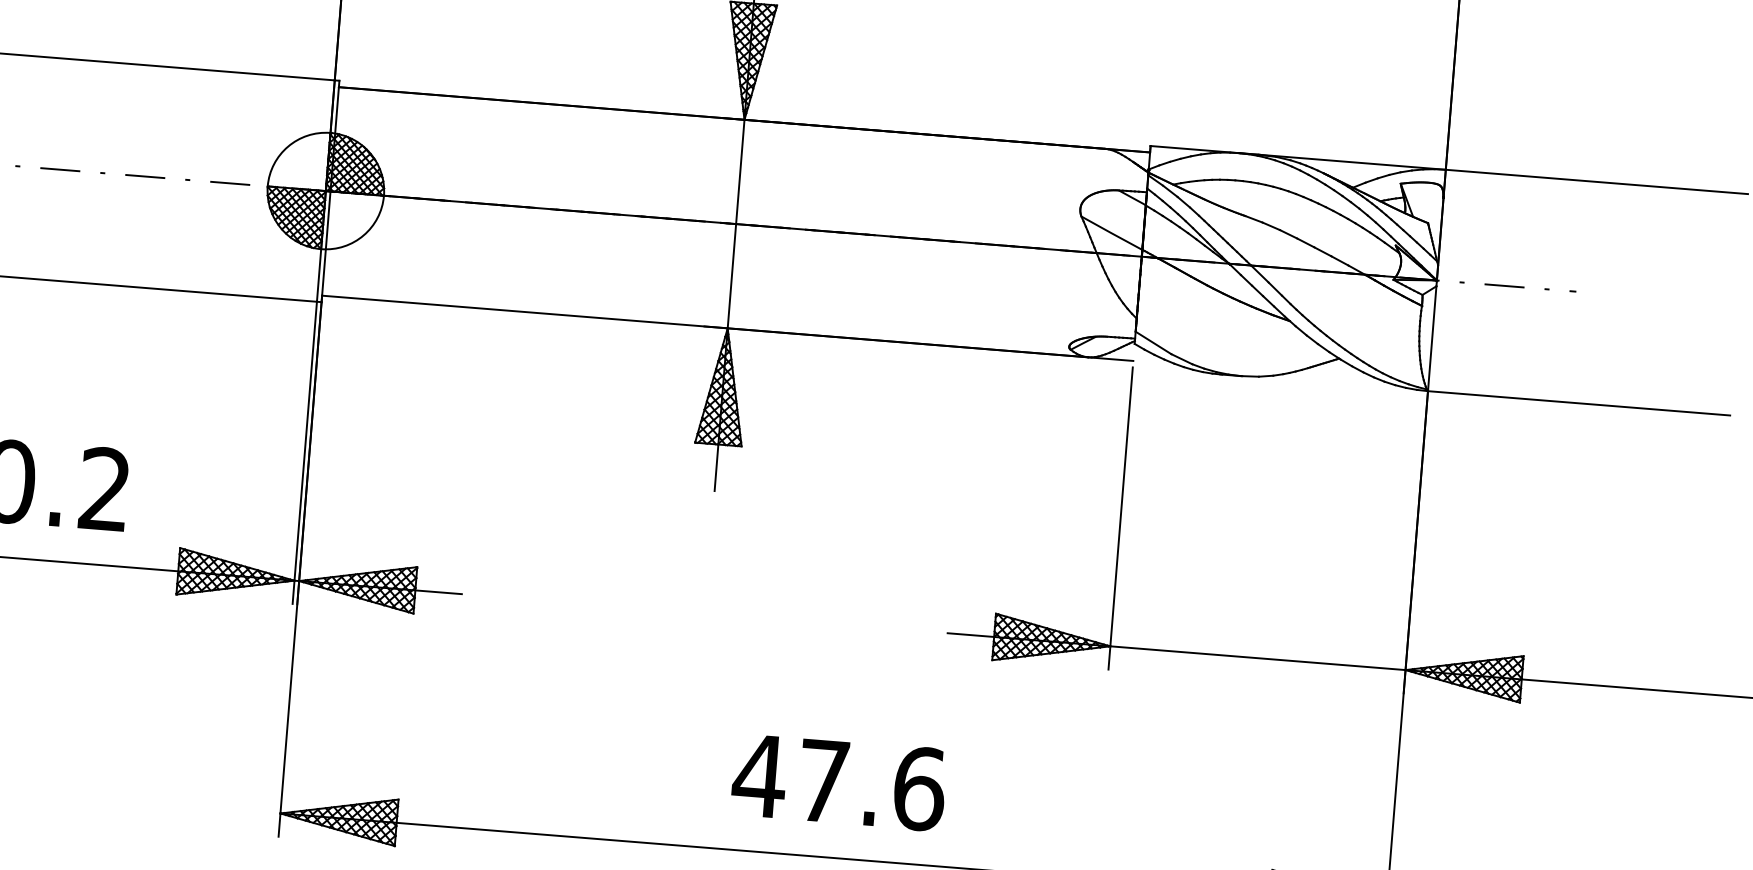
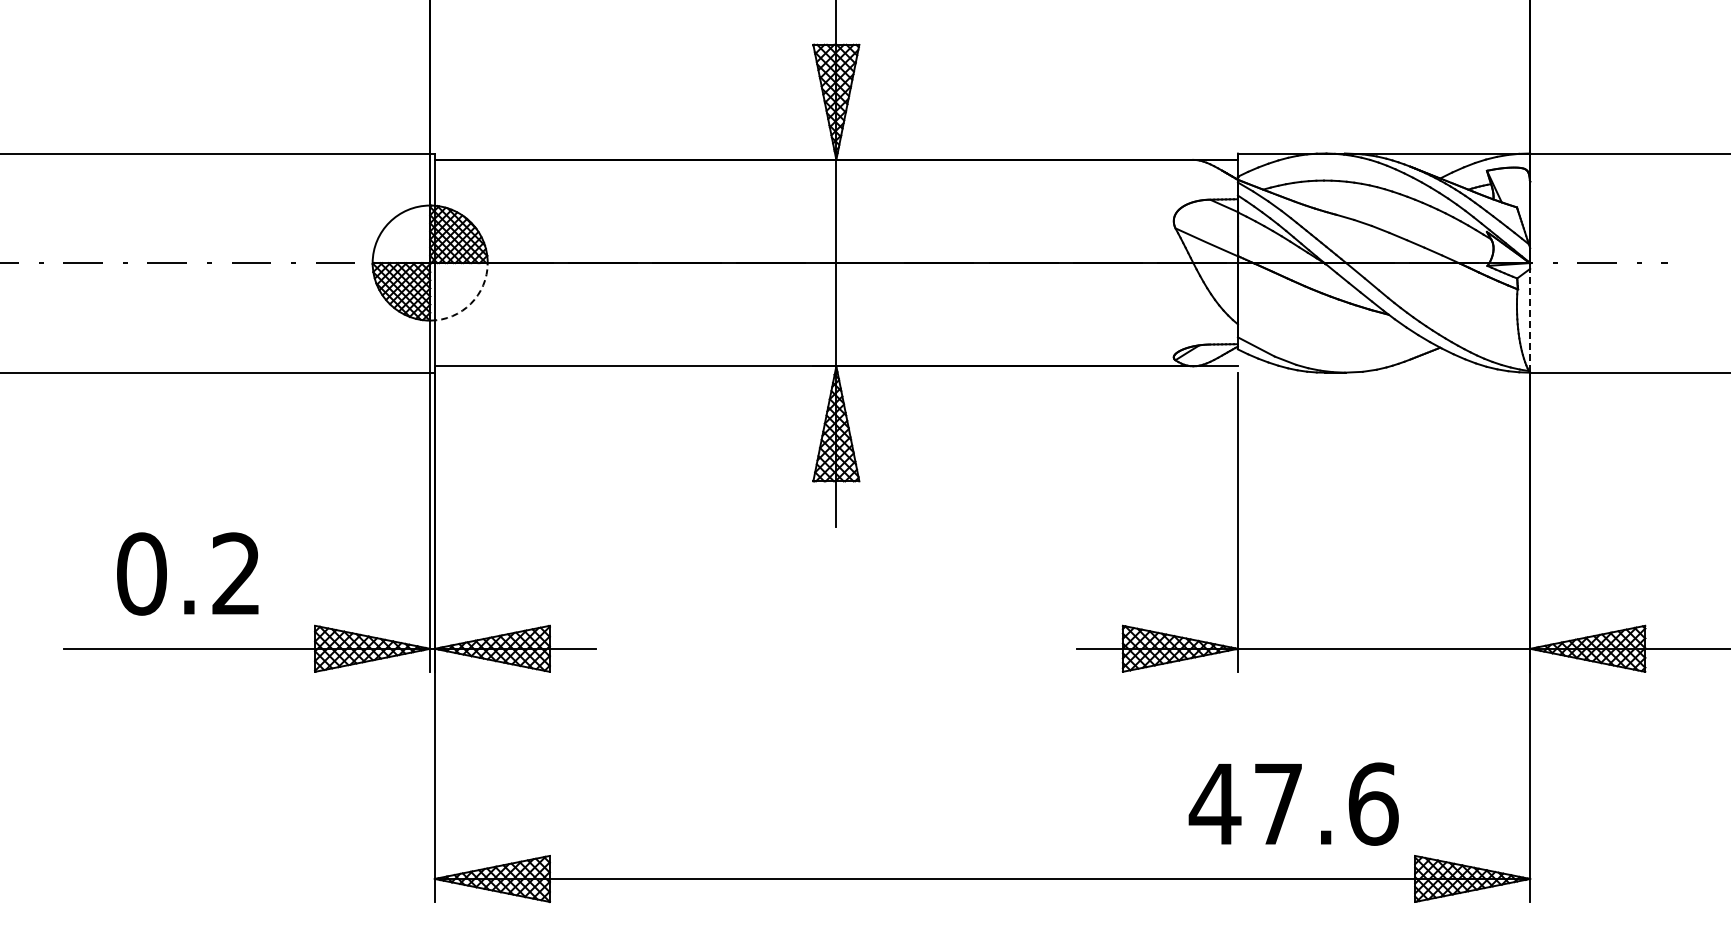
arc: (363, 235) -> (470, 303), solid -> dashed
line: (1432, 337) -> (1530, 319), solid -> dashed
text: (838, 781) -> (1293, 803), moved

